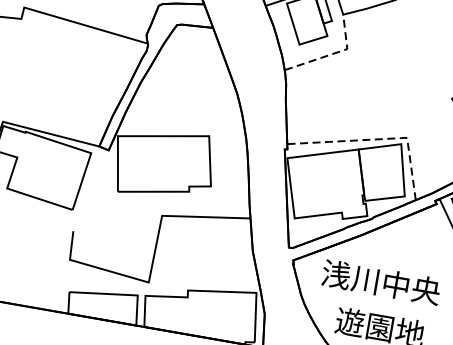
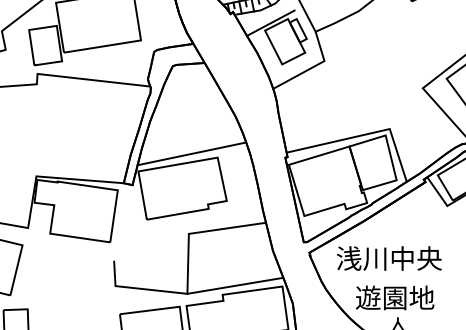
line: (333, 54) -> (313, 67), dashed -> solid
line: (180, 126) -> (191, 153), added
line: (378, 139) -> (365, 134), dashed -> solid
line: (203, 282) -> (234, 285), added

